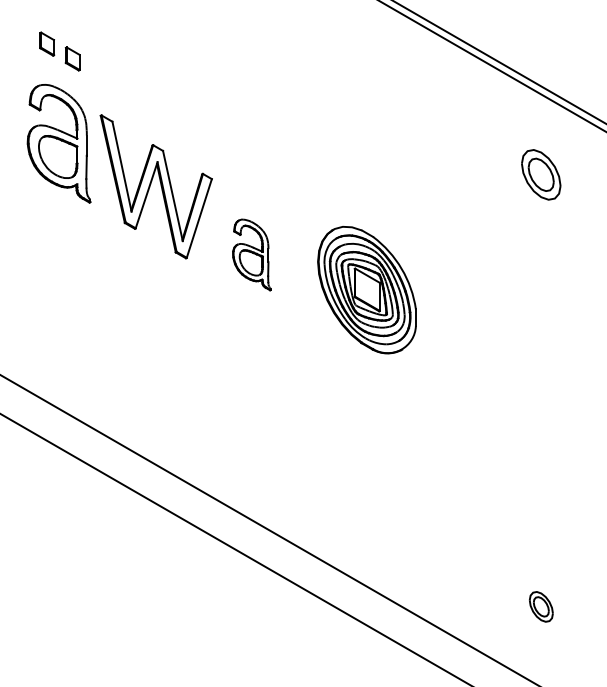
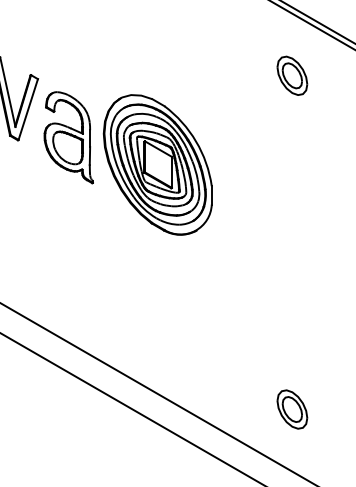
part: (251, 254) -> (68, 137), size x1.67
part: (366, 289) -> (157, 164), size x1.43
part: (541, 606) -> (292, 409), size x1.67

